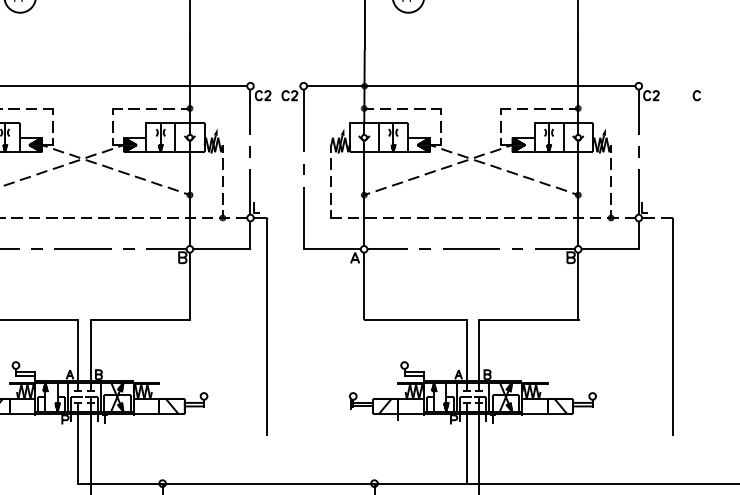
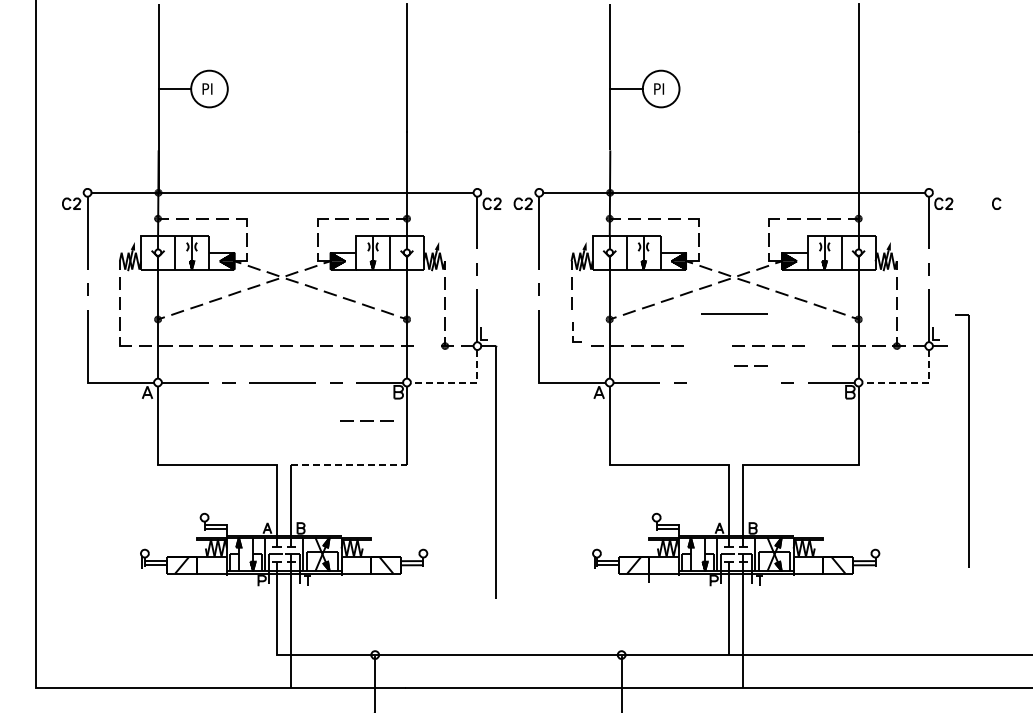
part: (336, 205) -> (577, 331), size x0.7
line: (207, 217) -> (427, 345), removed
line: (445, 217) -> (747, 365), moved
line: (543, 217) -> (818, 345), removed
line: (235, 249) -> (460, 382), solid -> dashed
line: (471, 249) -> (734, 313), moved
line: (624, 249) -> (912, 382), solid -> dashed
line: (155, 281) -> (366, 420), added
line: (140, 319) -> (349, 464), solid -> dashed
part: (667, 325) -> (962, 440), moved

